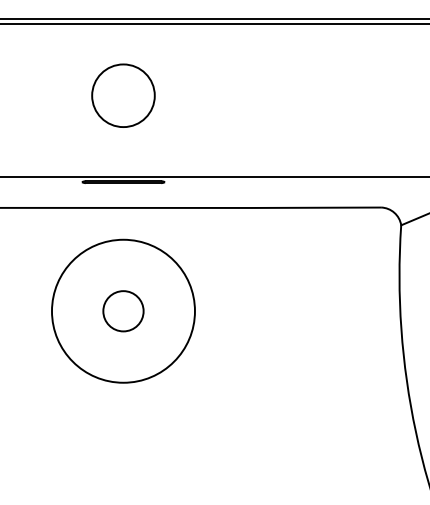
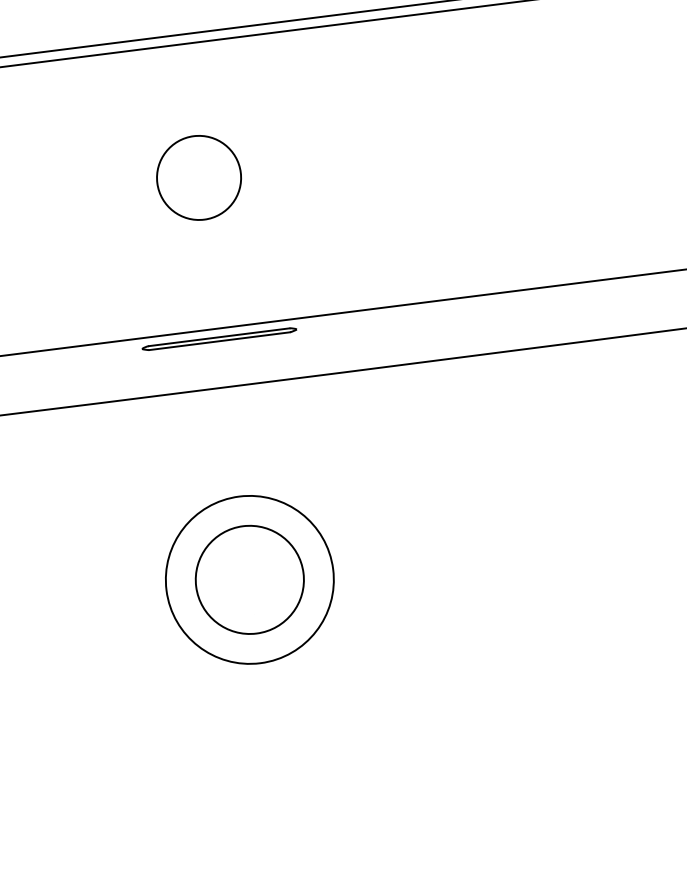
circle: (123, 95) -> (199, 177), size x0.71
circle: (123, 310) -> (249, 578), size x0.62
circle: (123, 311) -> (249, 580), size x1.43

